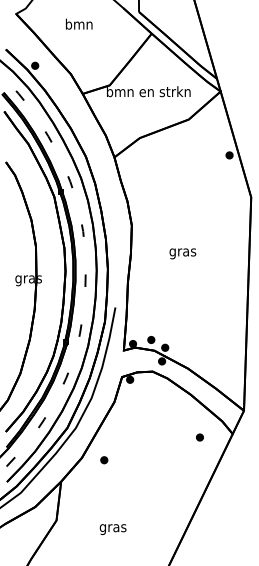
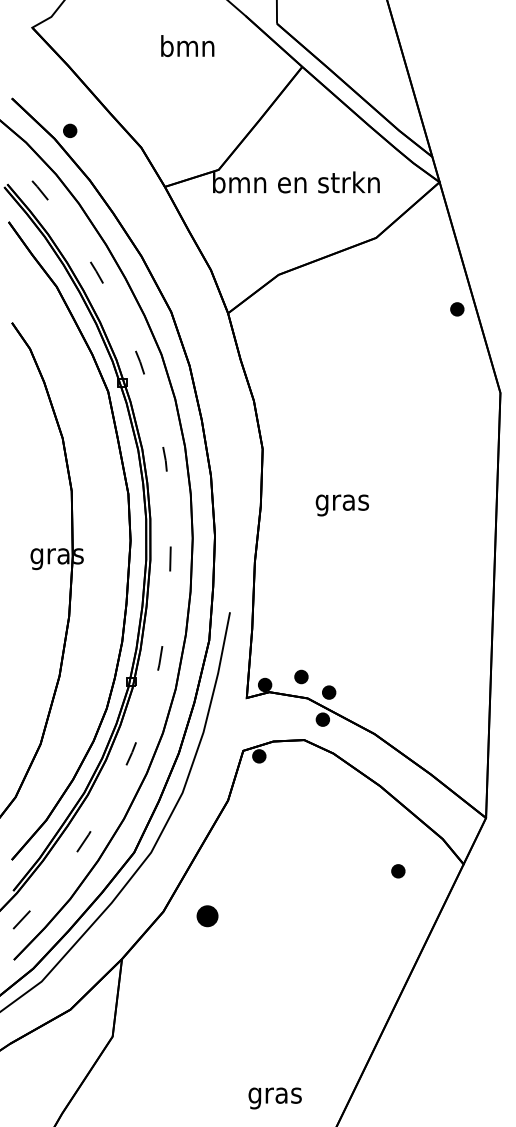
text: (79, 23) -> (188, 44), moved
text: (182, 253) -> (341, 504), moved
part: (104, 460) -> (208, 917), size x1.6
text: (112, 529) -> (273, 1098), moved

